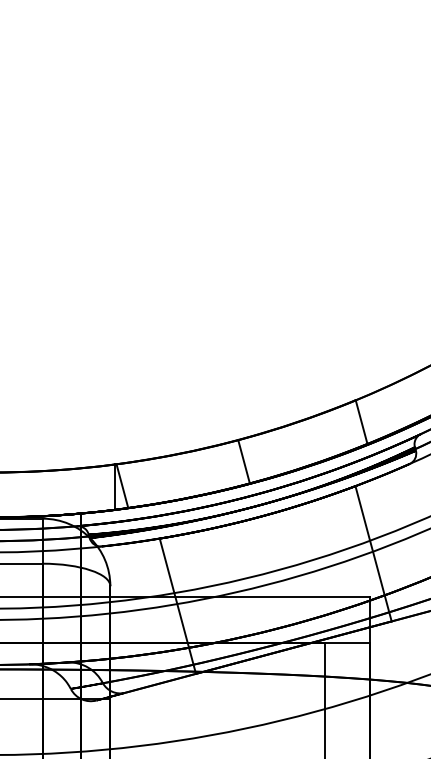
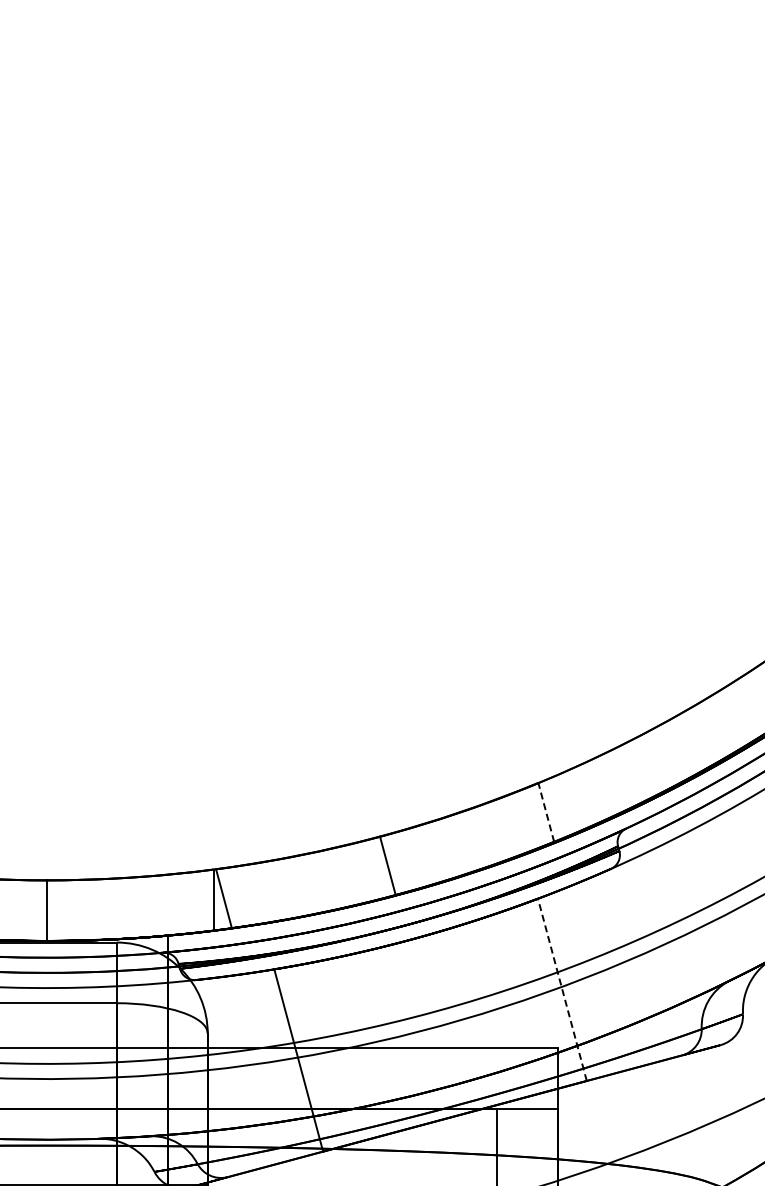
line: (361, 422) -> (546, 812), solid -> dashed
line: (373, 553) -> (562, 989), solid -> dashed

